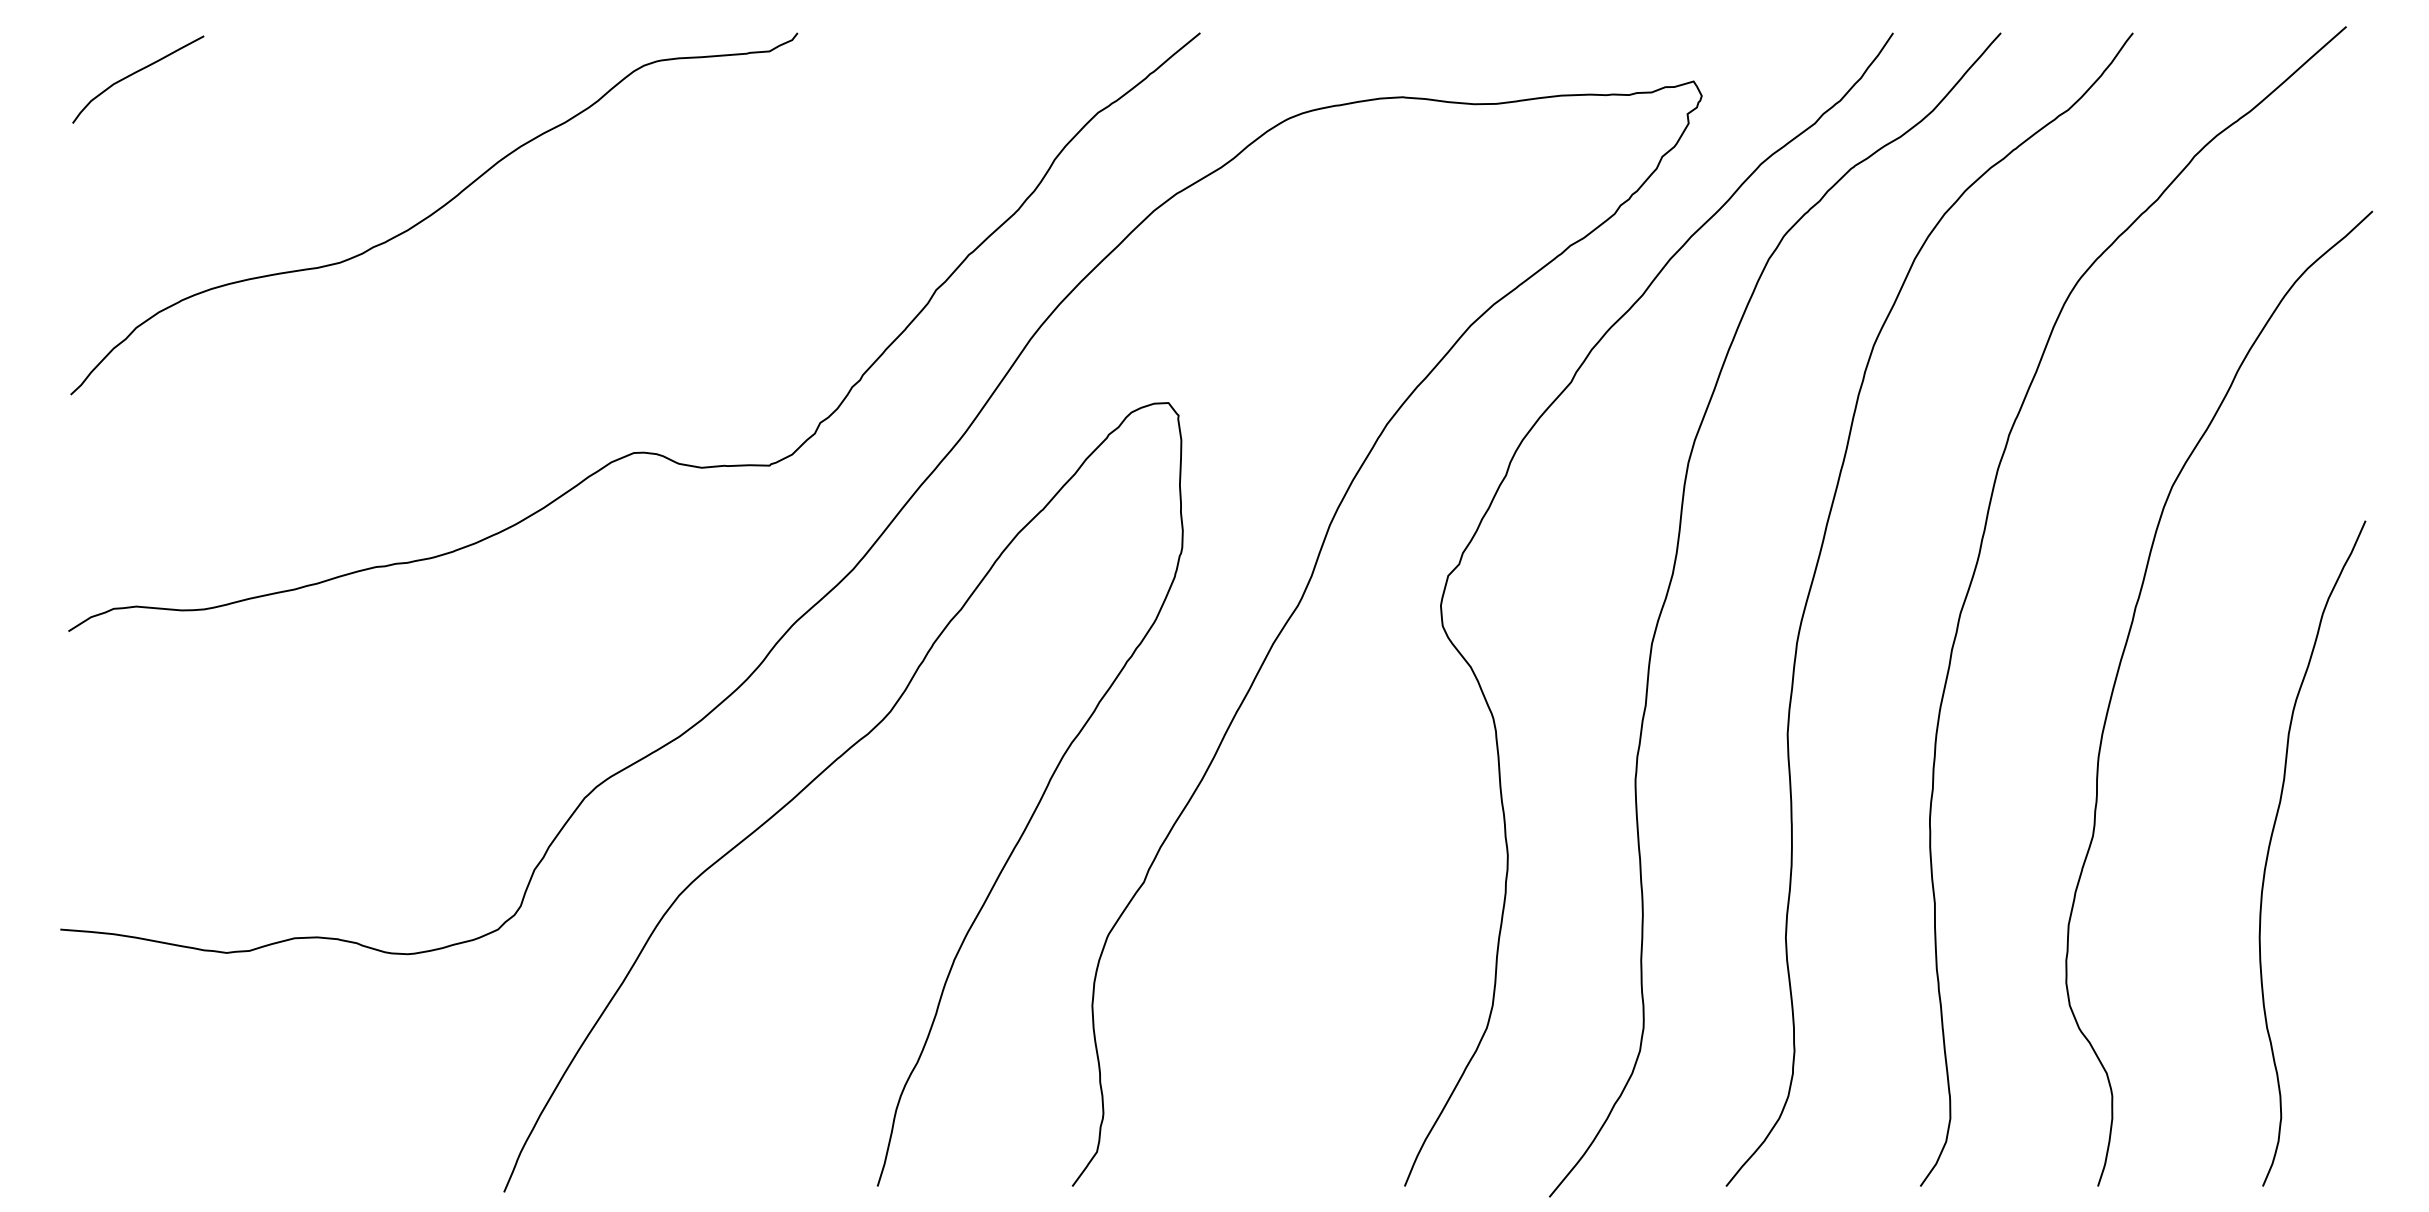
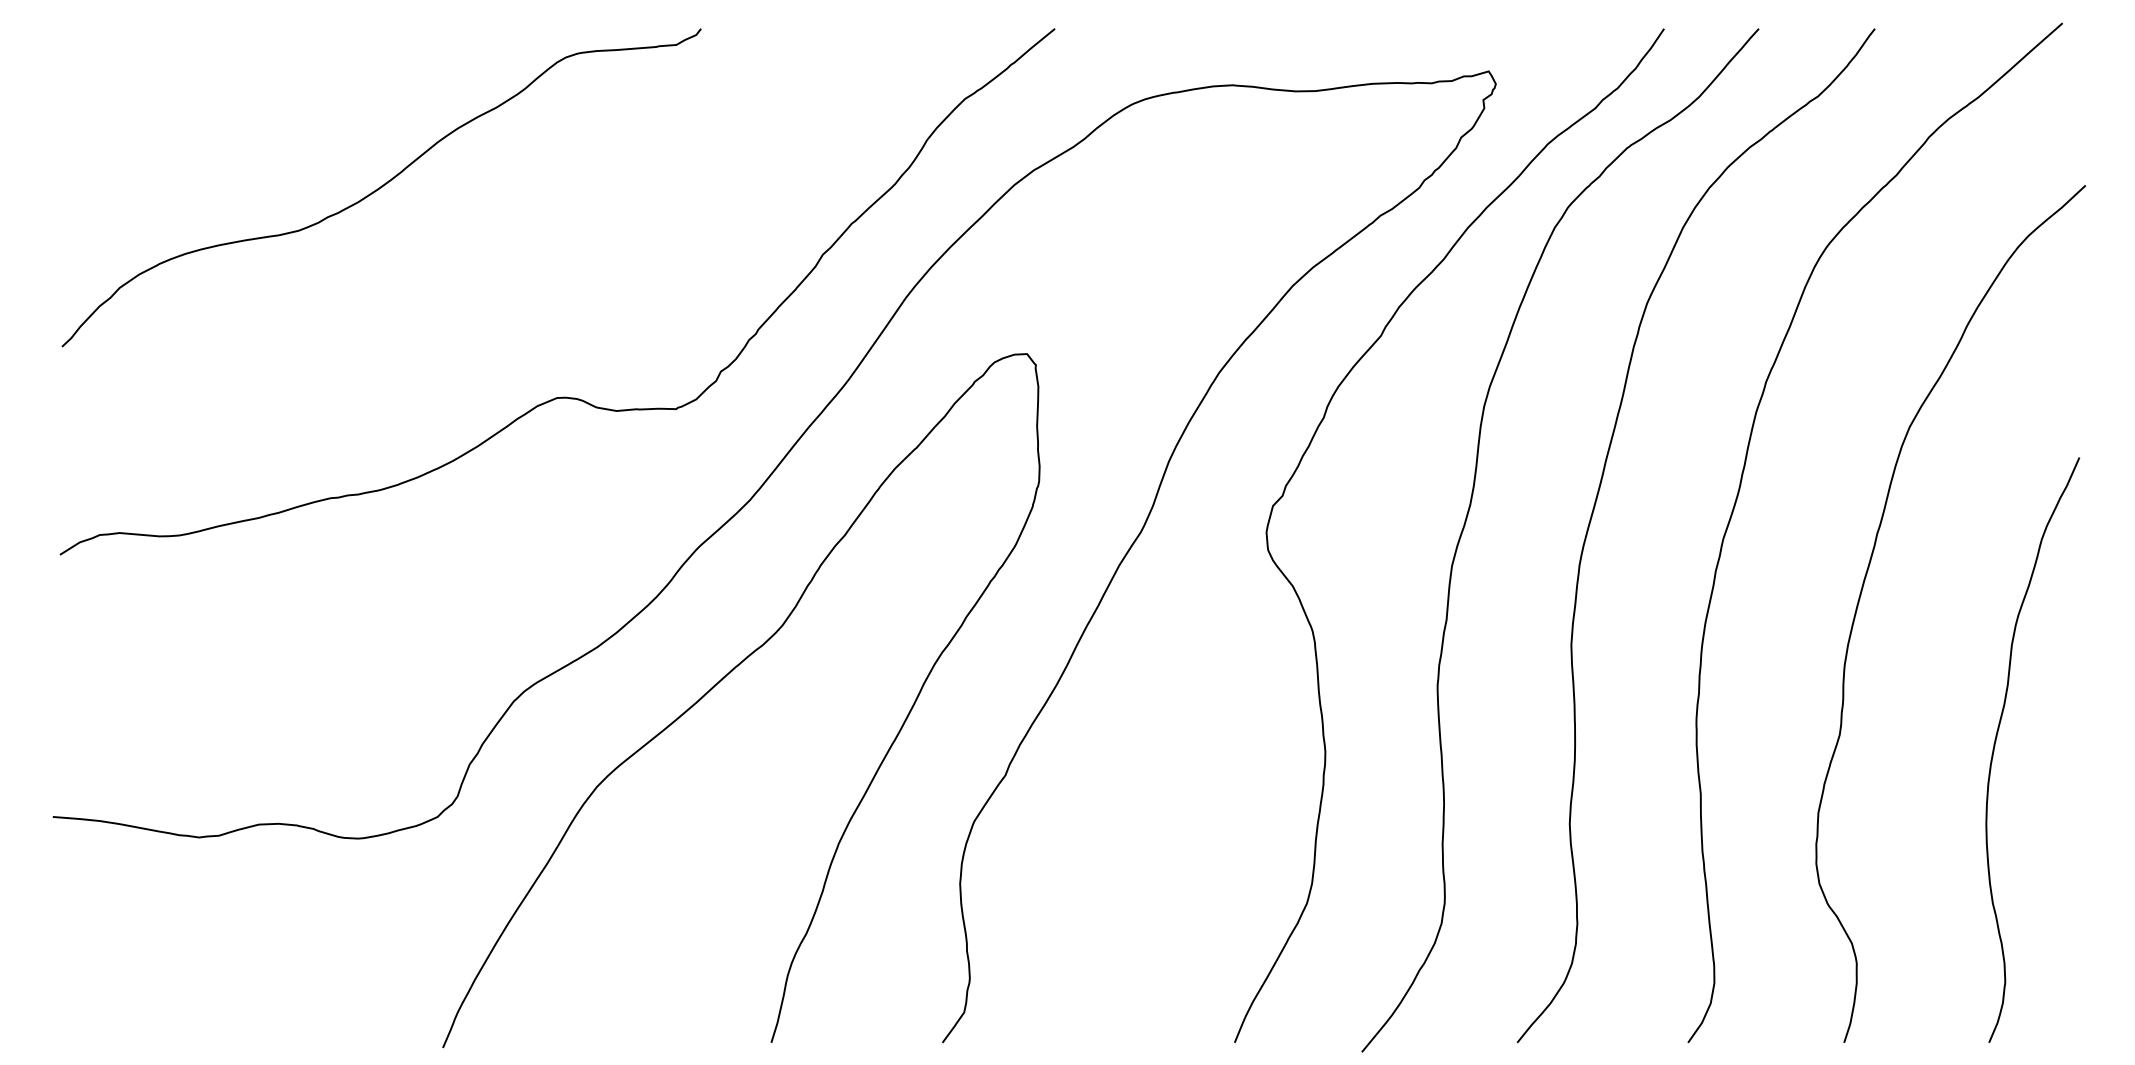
curve: (136, 73) -> (119, 64), removed

